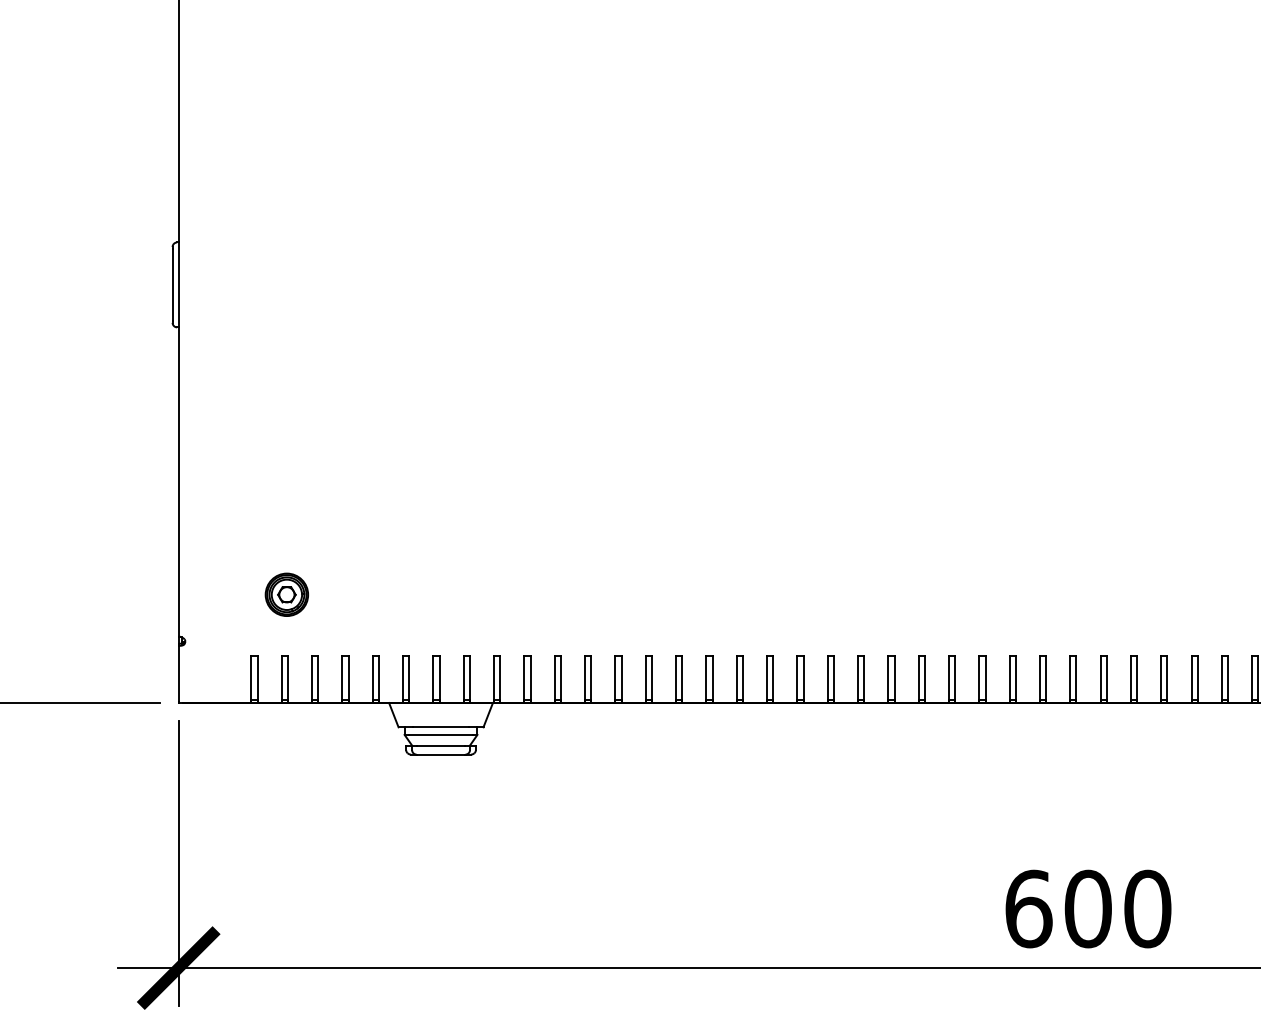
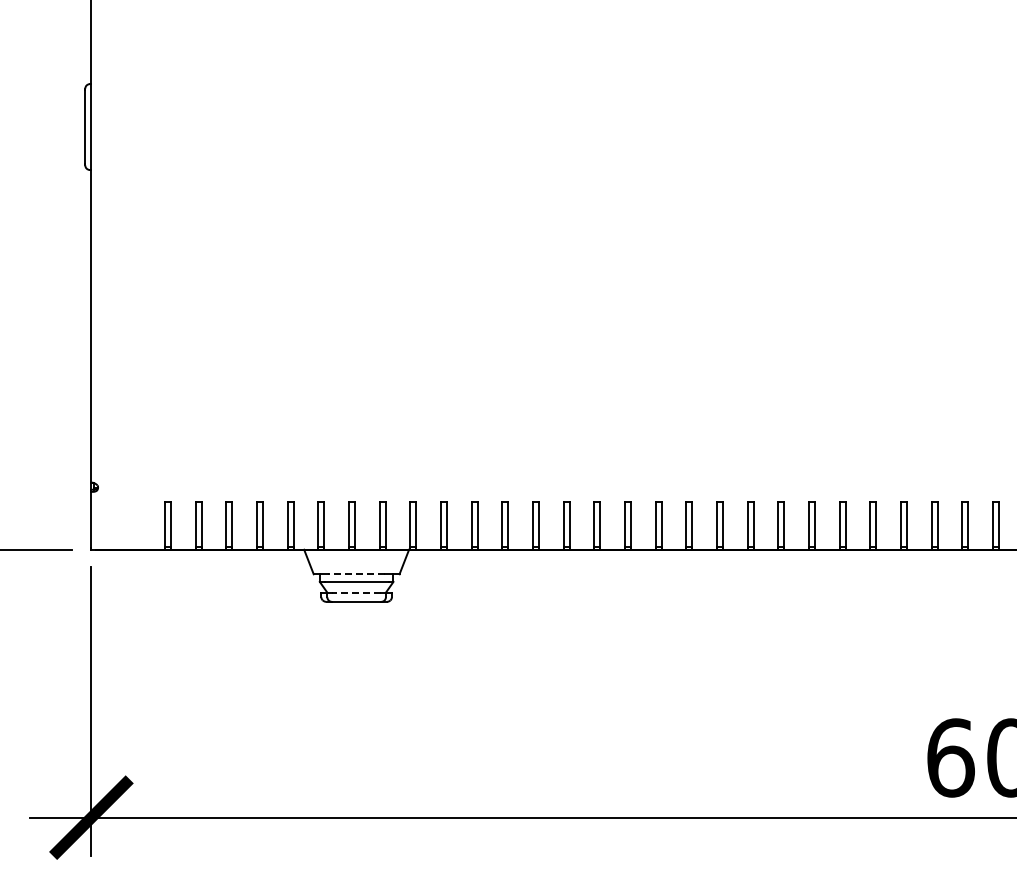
part: (286, 594) -> (200, 440), removed
line: (440, 727) -> (356, 574), solid -> dashed
line: (440, 745) -> (356, 592), solid -> dashed

